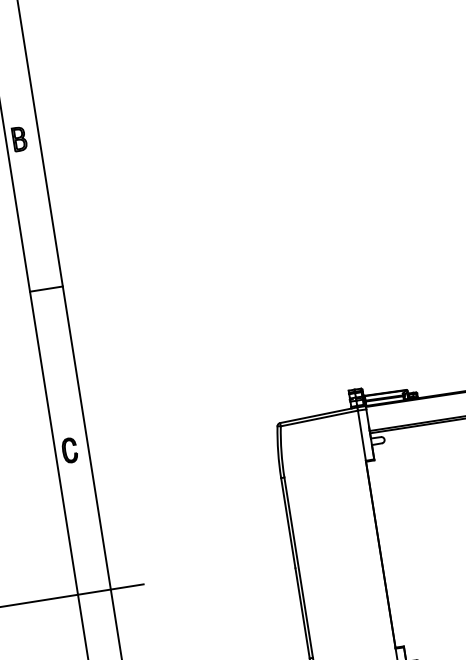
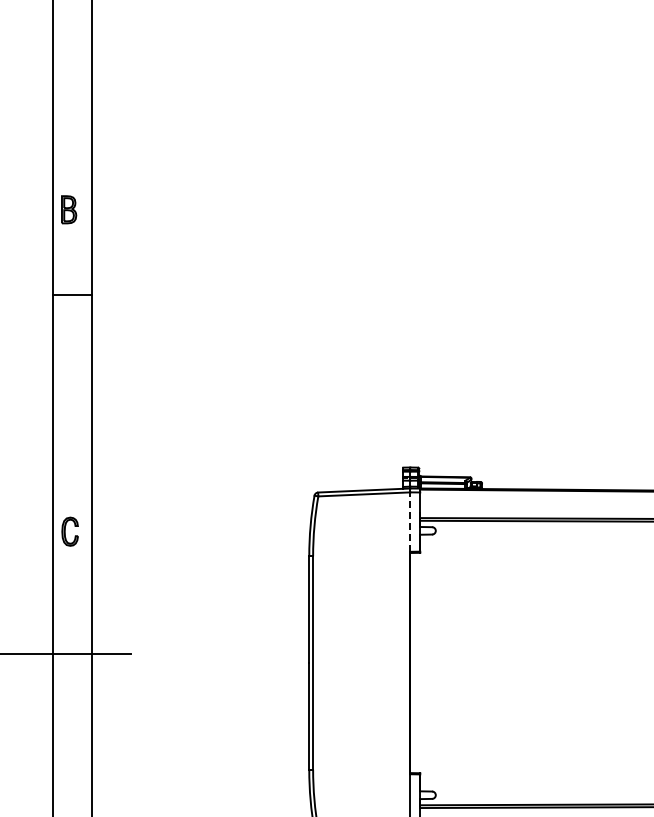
part: (19, 138) -> (69, 209), moved
line: (362, 436) -> (410, 522), solid -> dashed
part: (69, 450) -> (69, 531), moved

